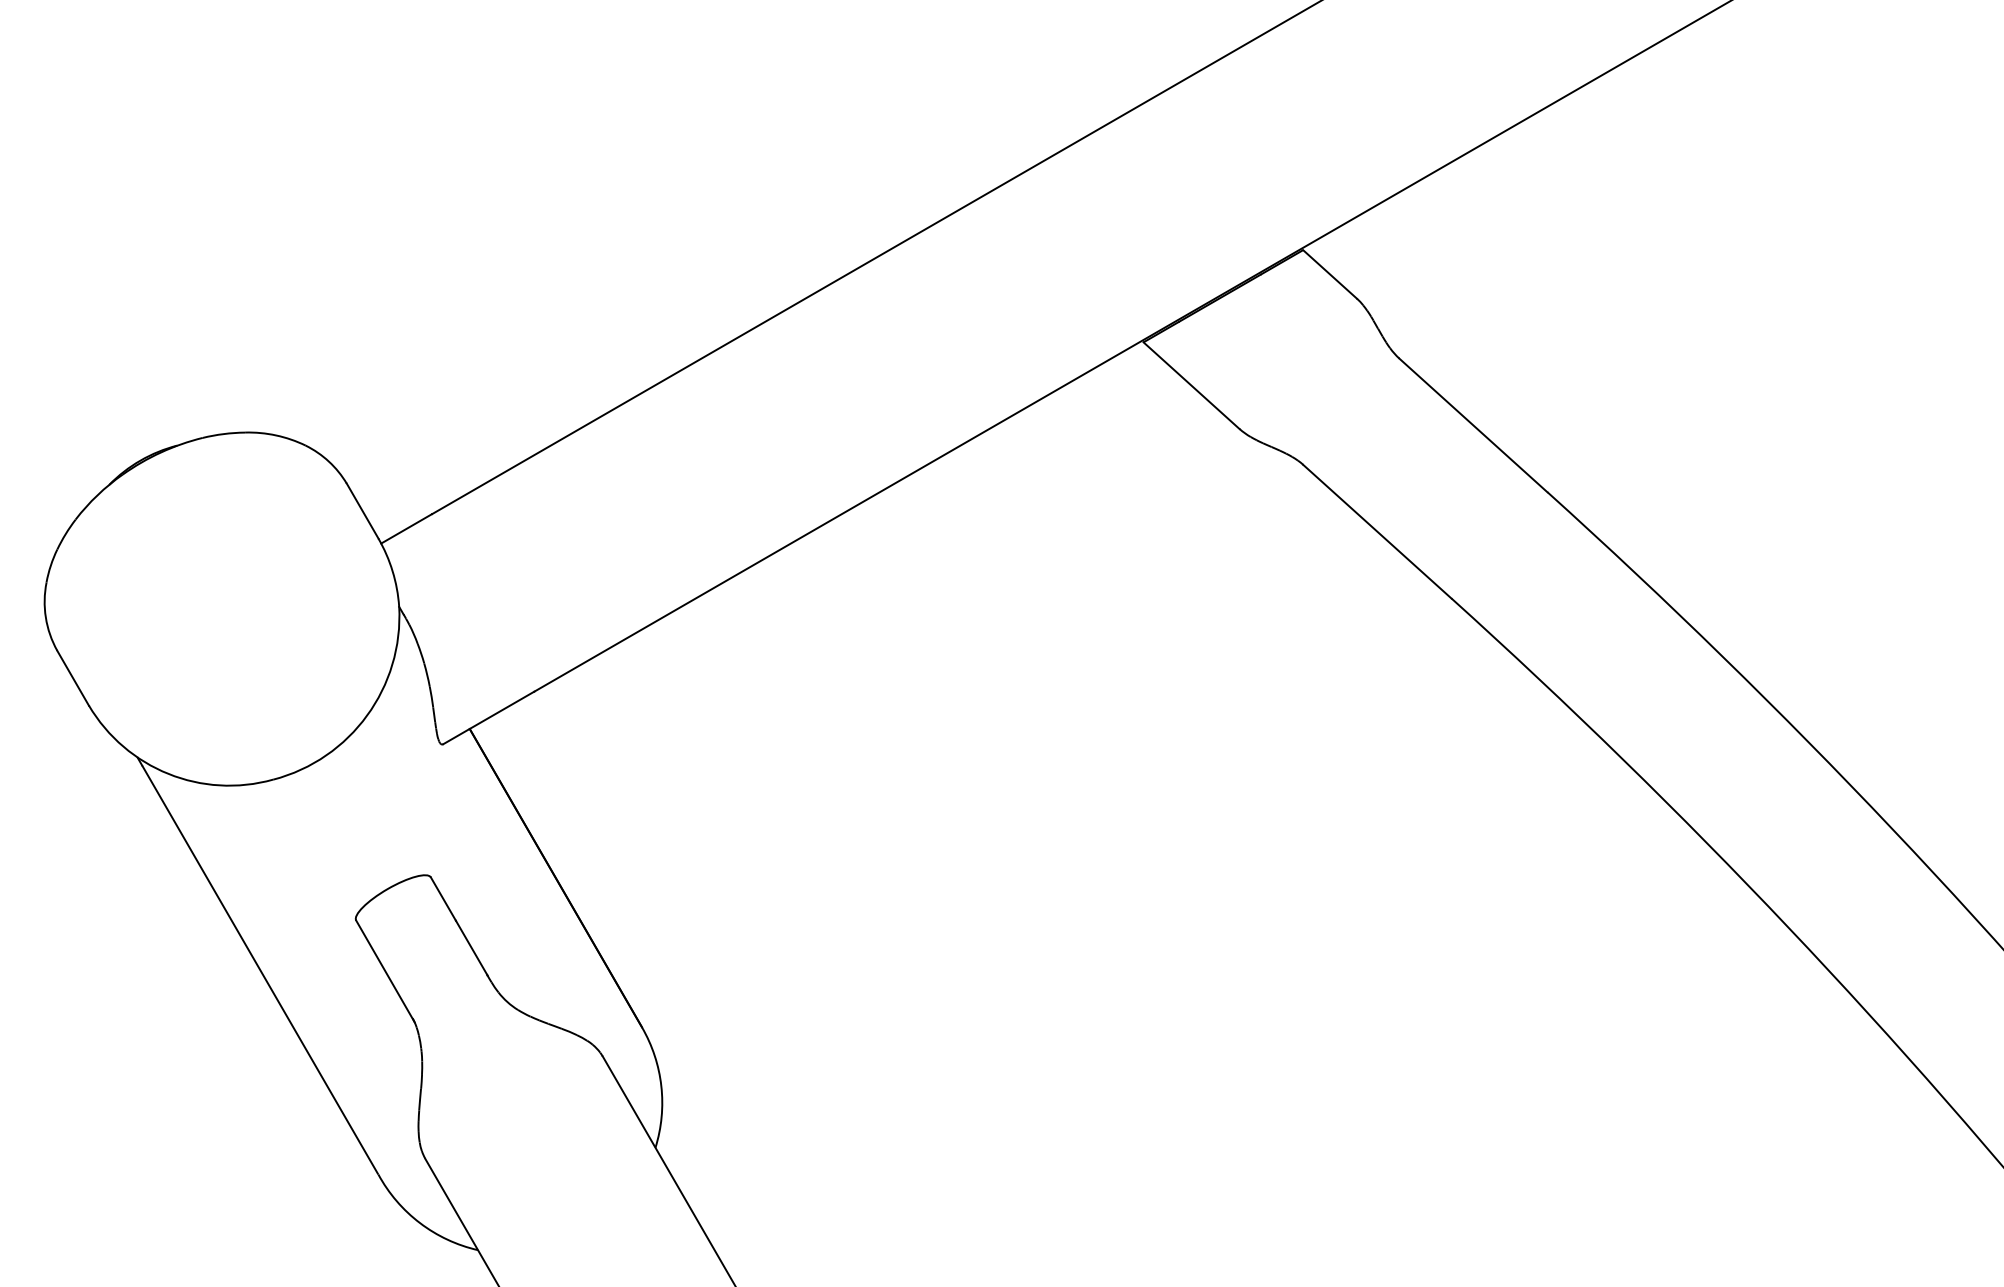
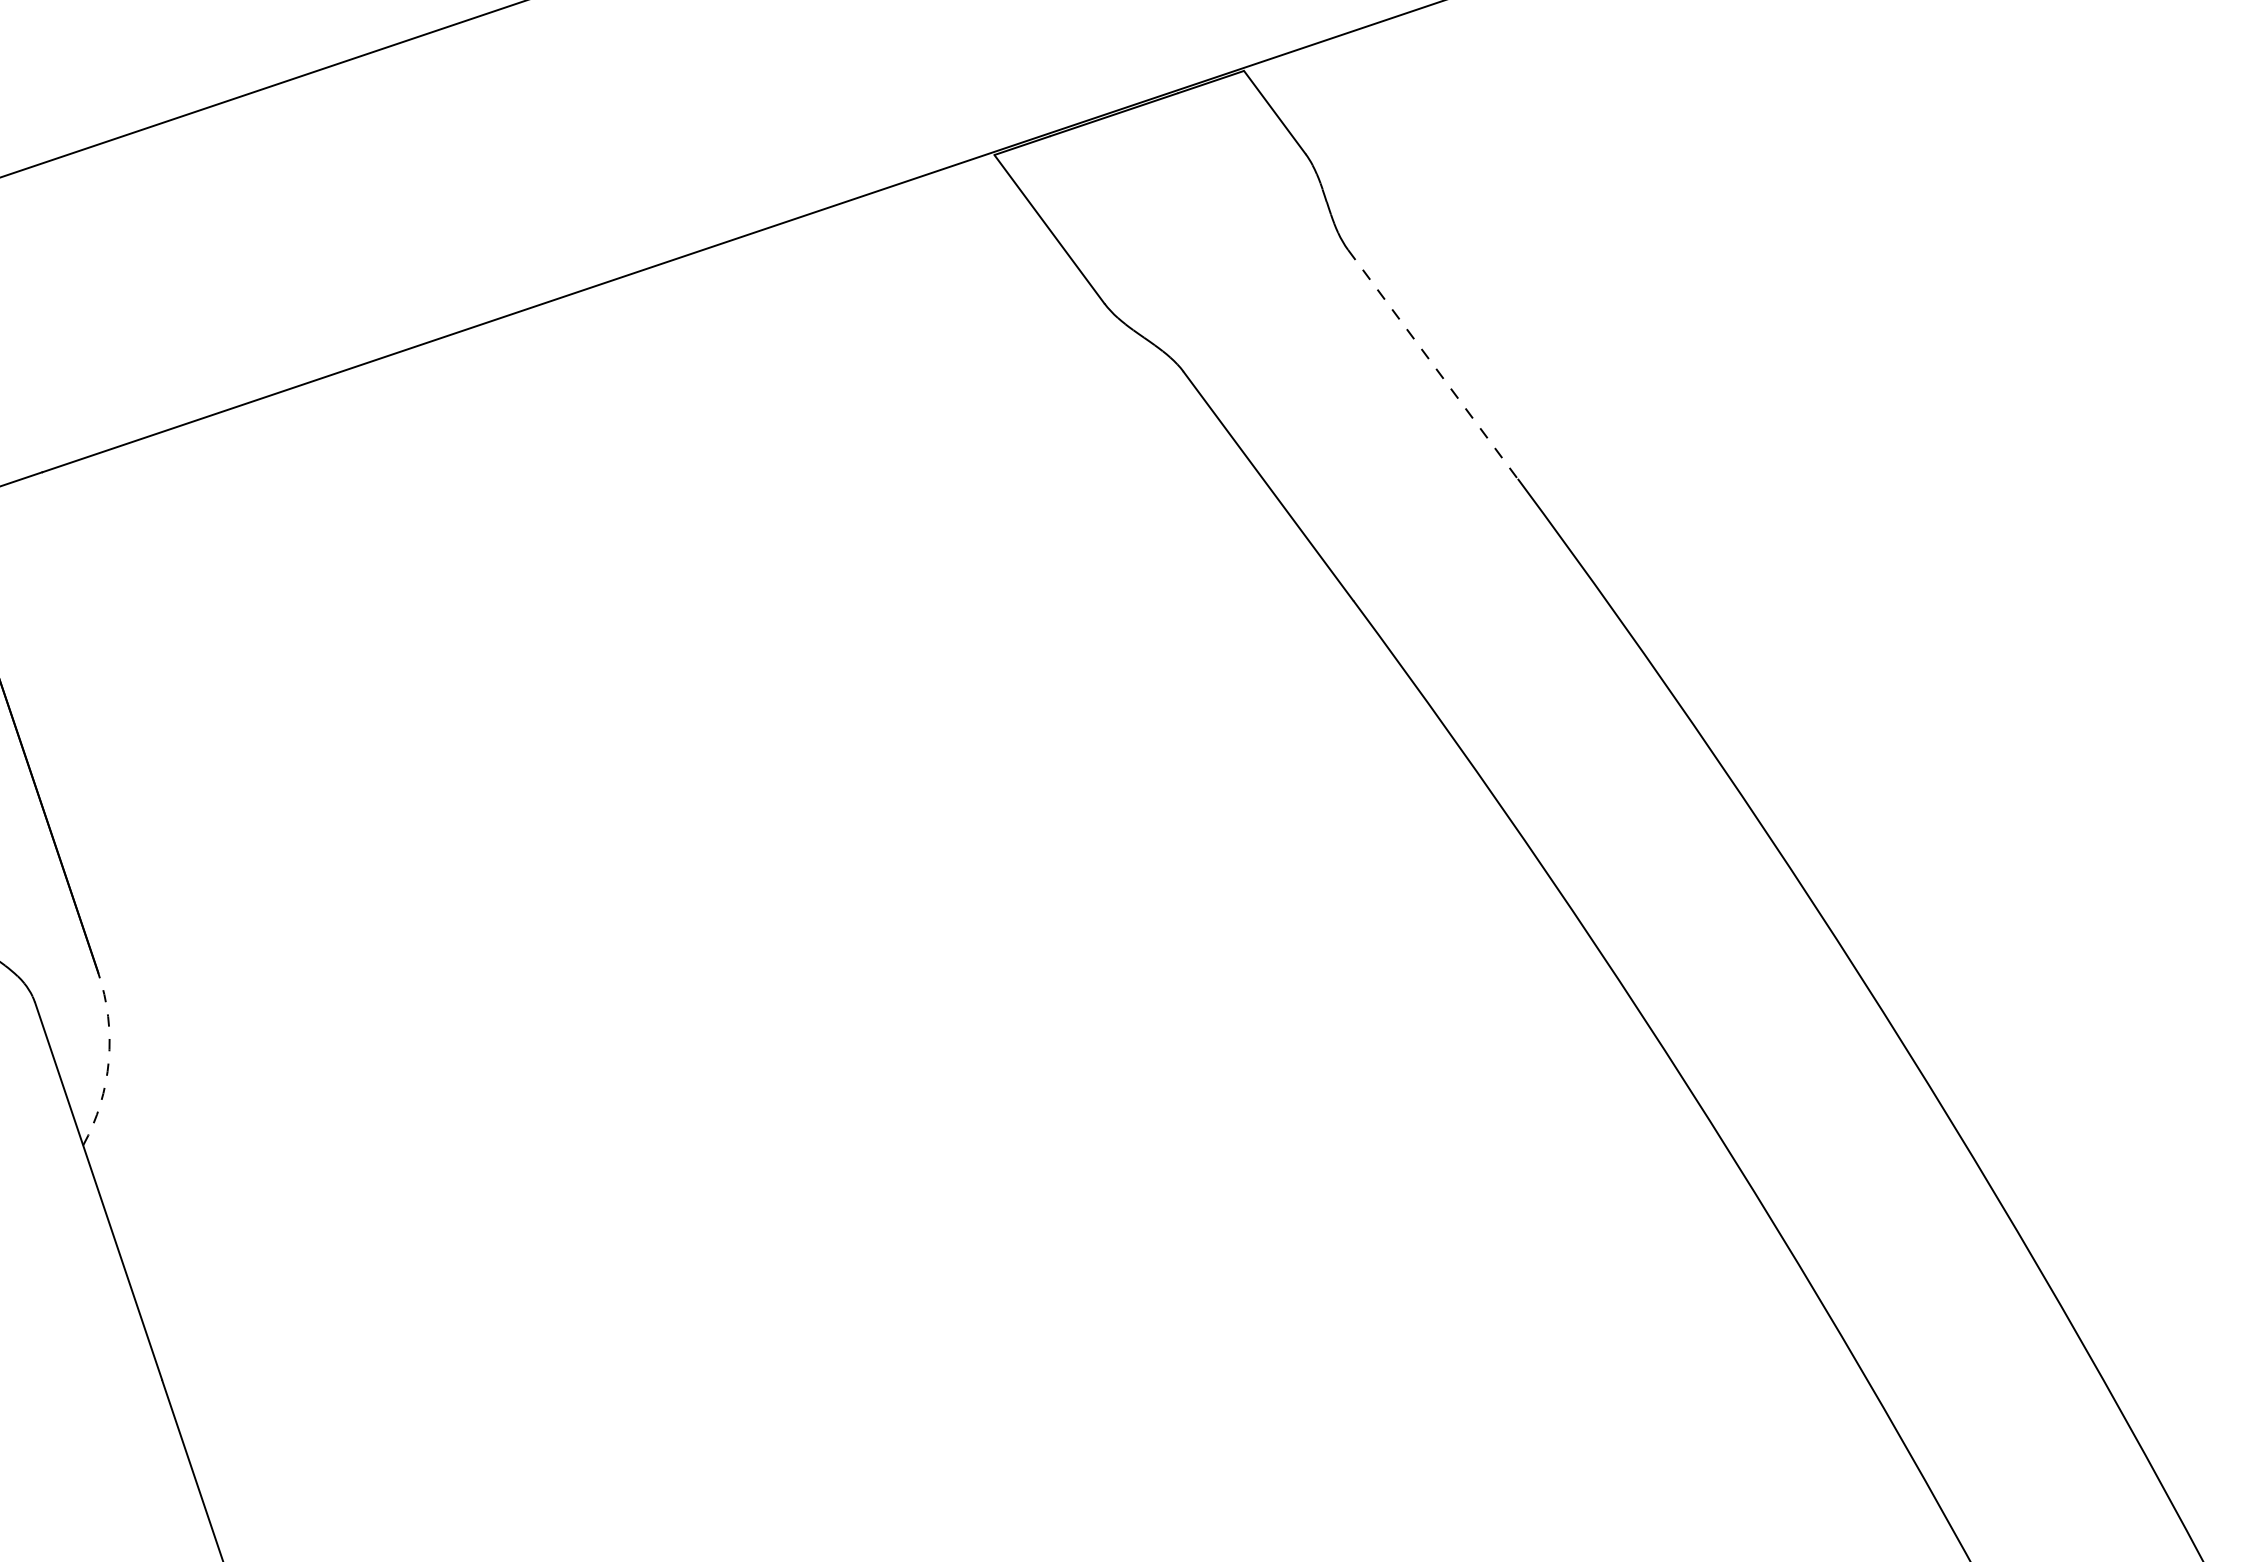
line: (1473, 425) -> (1433, 364), solid -> dashed
arc: (661, 1086) -> (108, 1061), solid -> dashed

